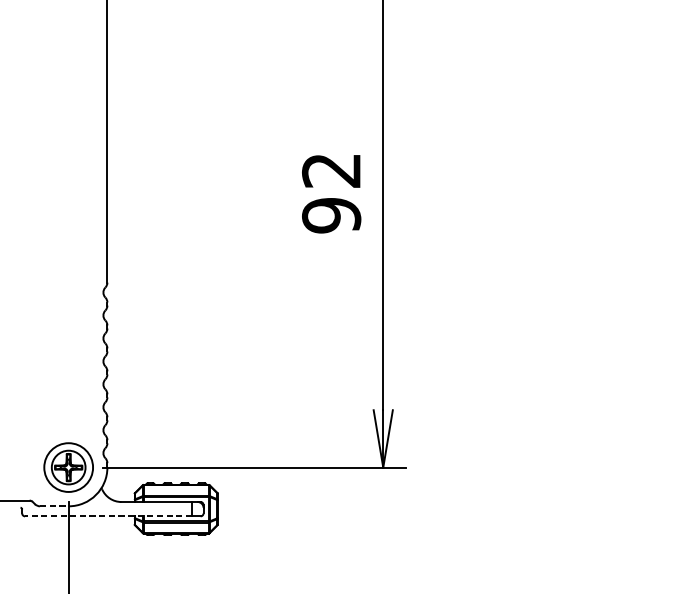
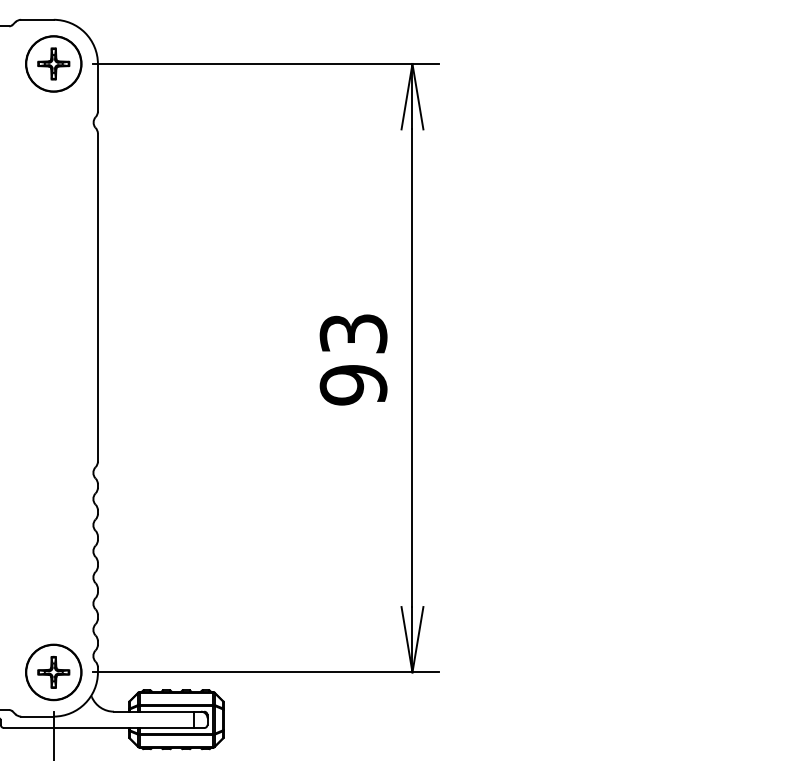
text: (331, 170) -> (353, 333), 92 -> 93
circle: (68, 466) -> (53, 671), size x1.43
line: (54, 506) -> (37, 716), dashed -> solid
line: (107, 516) -> (98, 728), dashed -> solid

